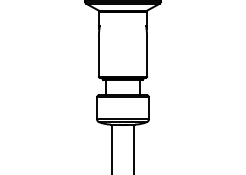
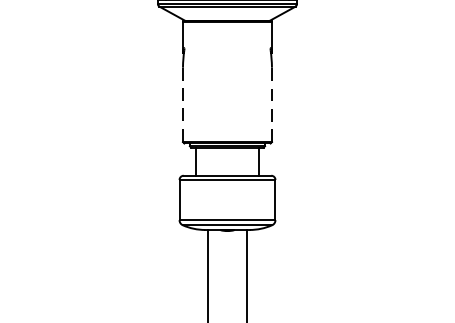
line: (147, 56) -> (272, 104), solid -> dashed
line: (98, 57) -> (182, 106), solid -> dashed

